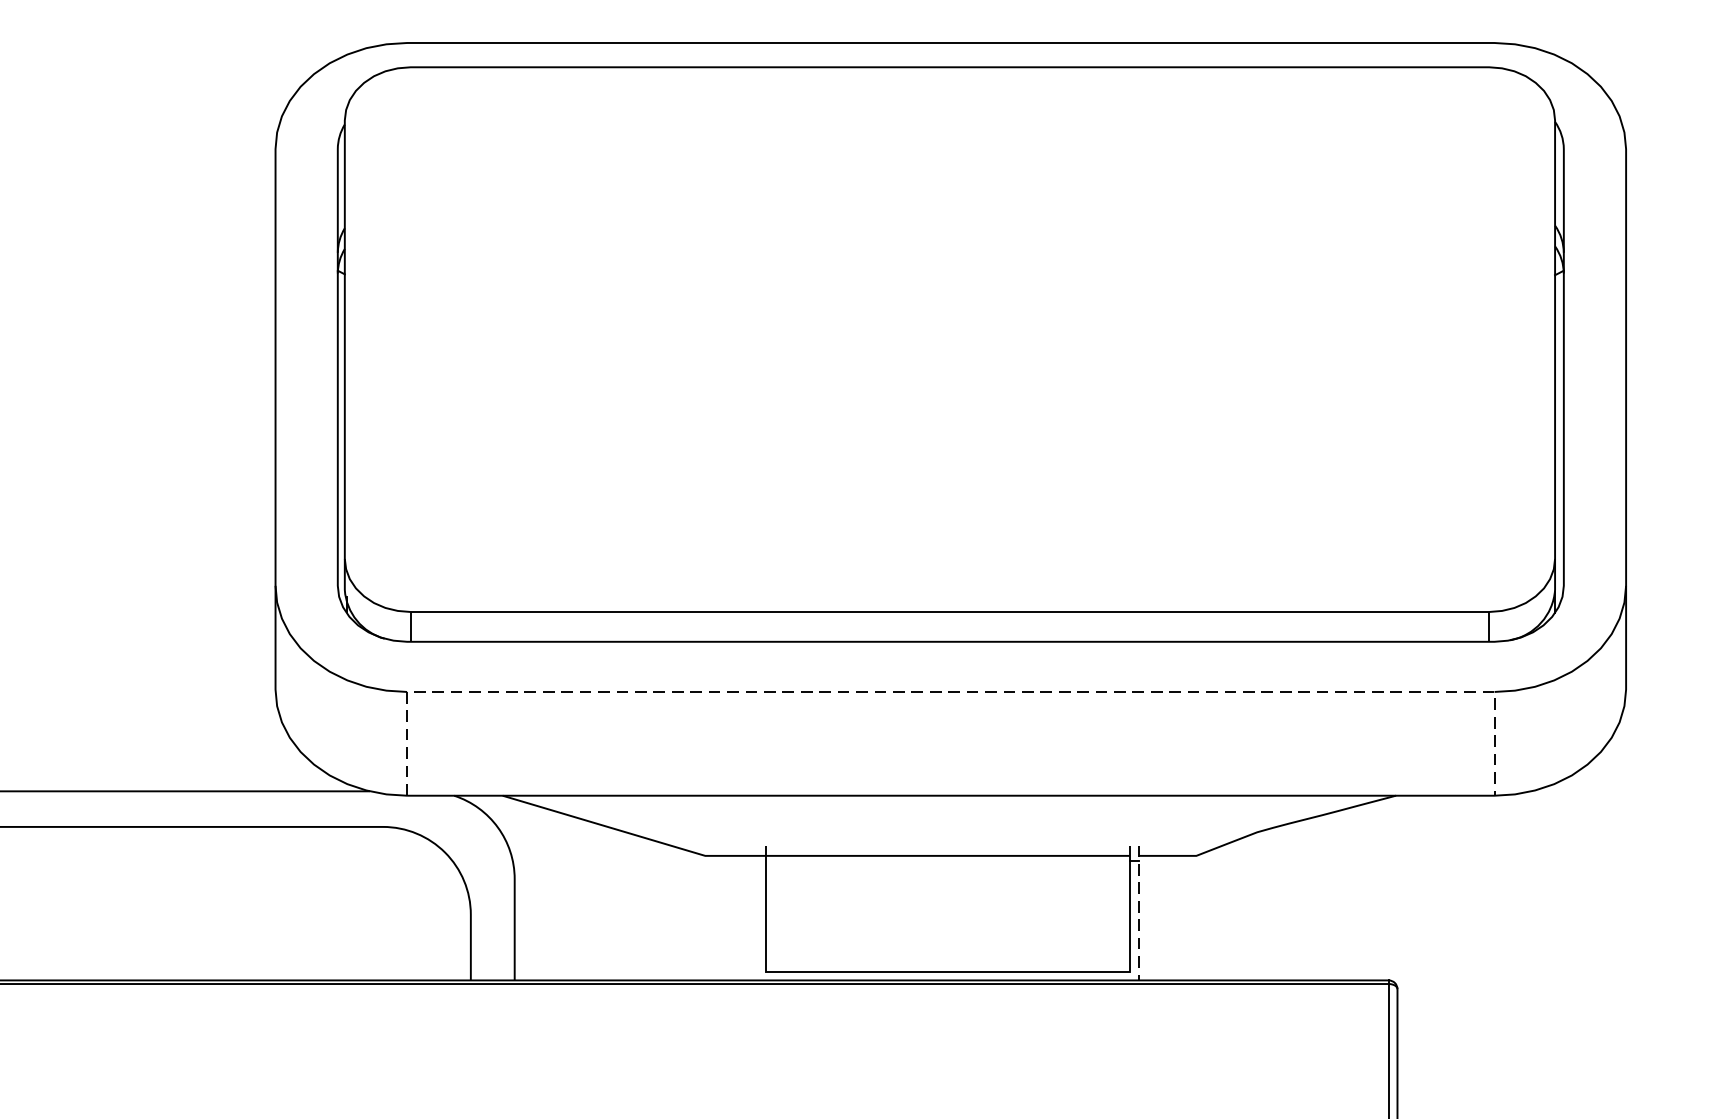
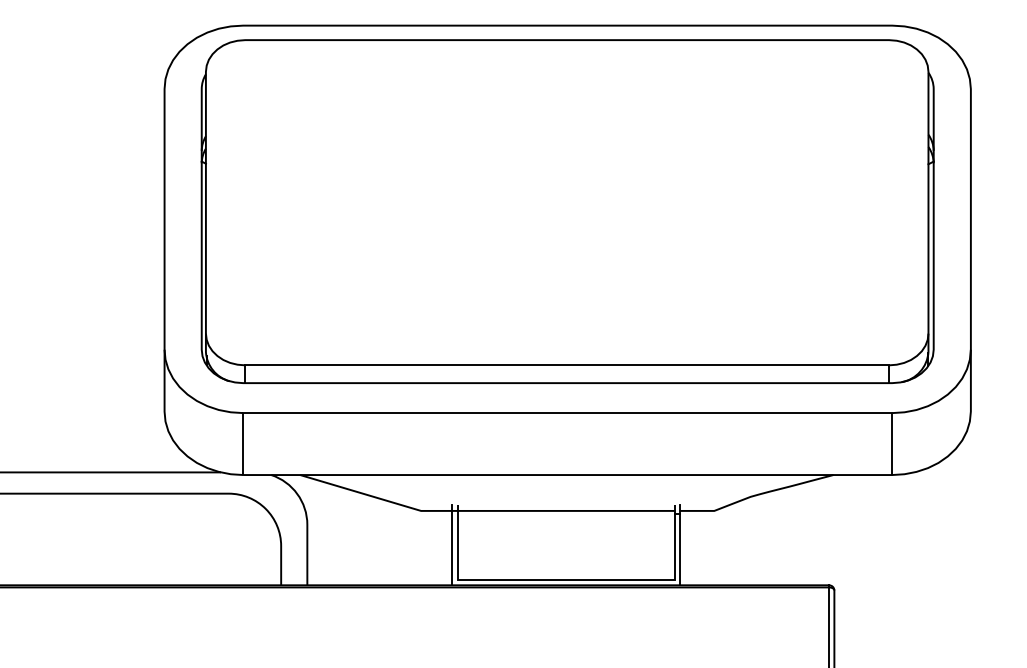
line: (950, 692) -> (567, 413), dashed -> solid
line: (757, 912) -> (452, 544), added
line: (1138, 913) -> (679, 545), dashed -> solid

